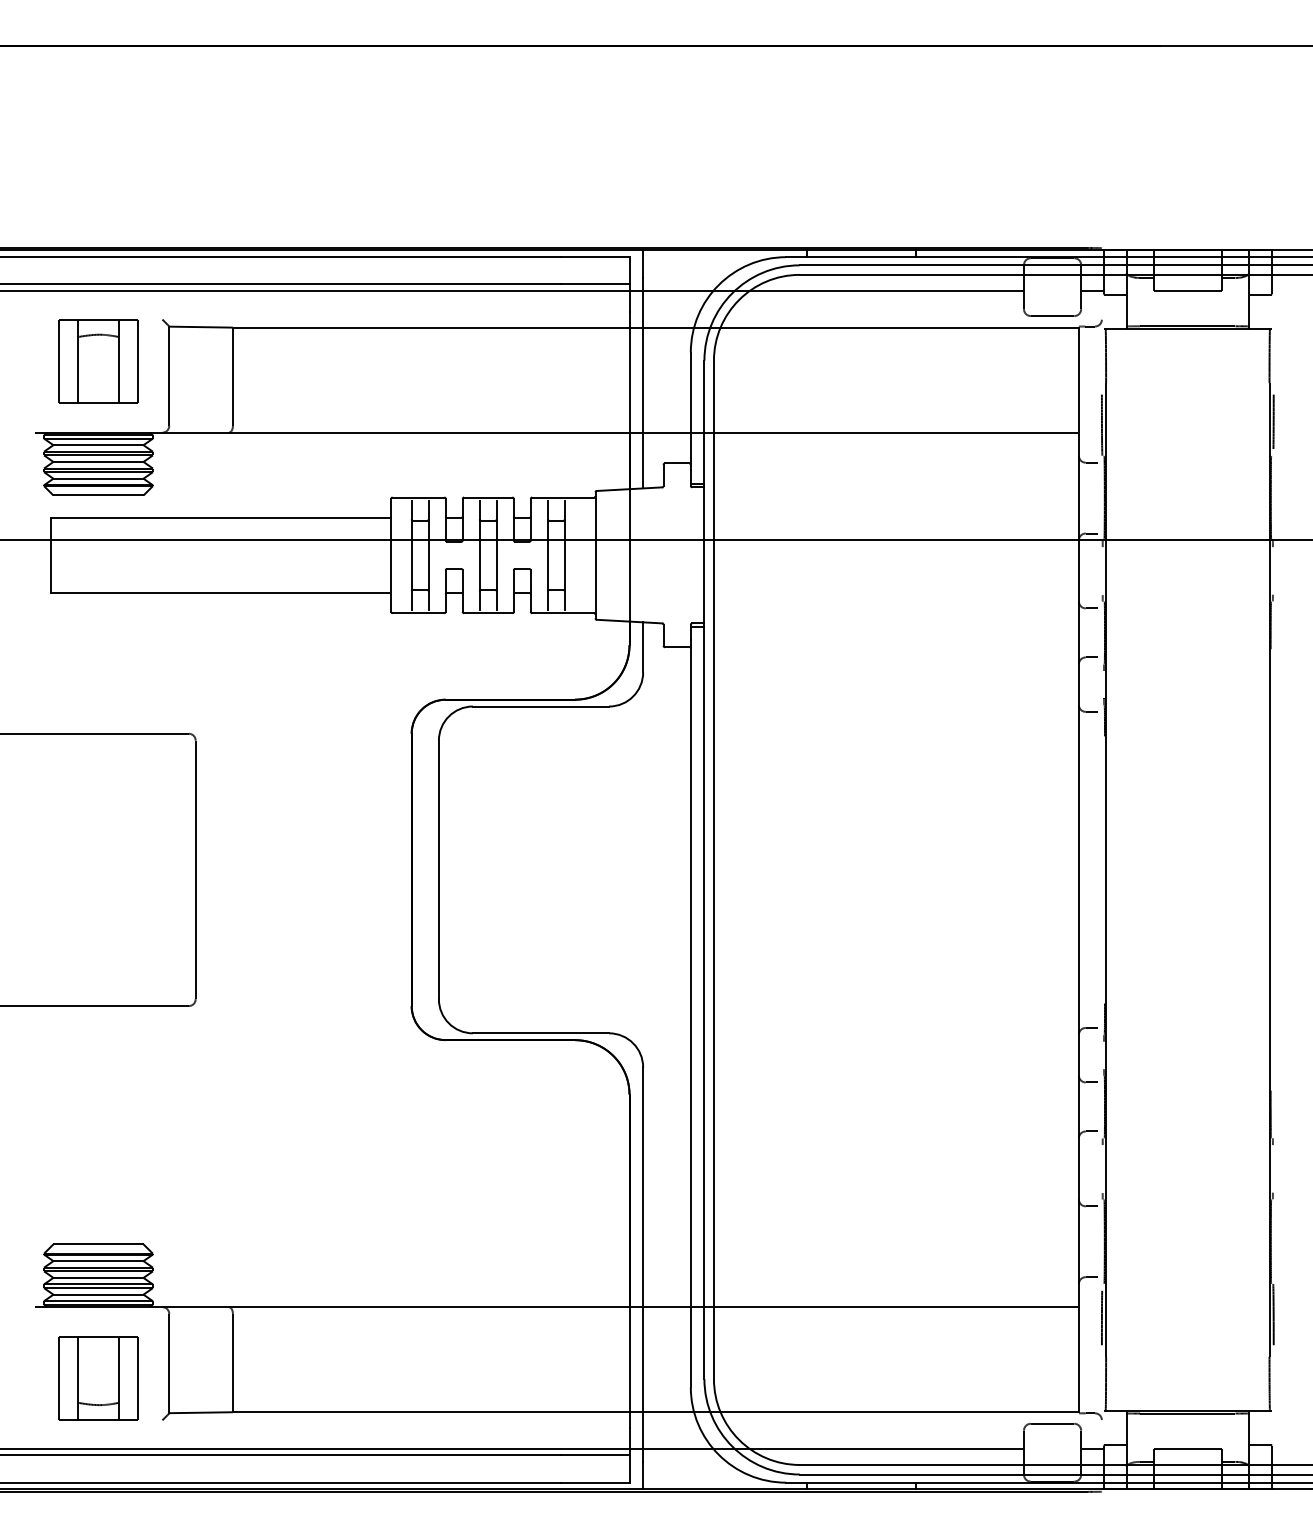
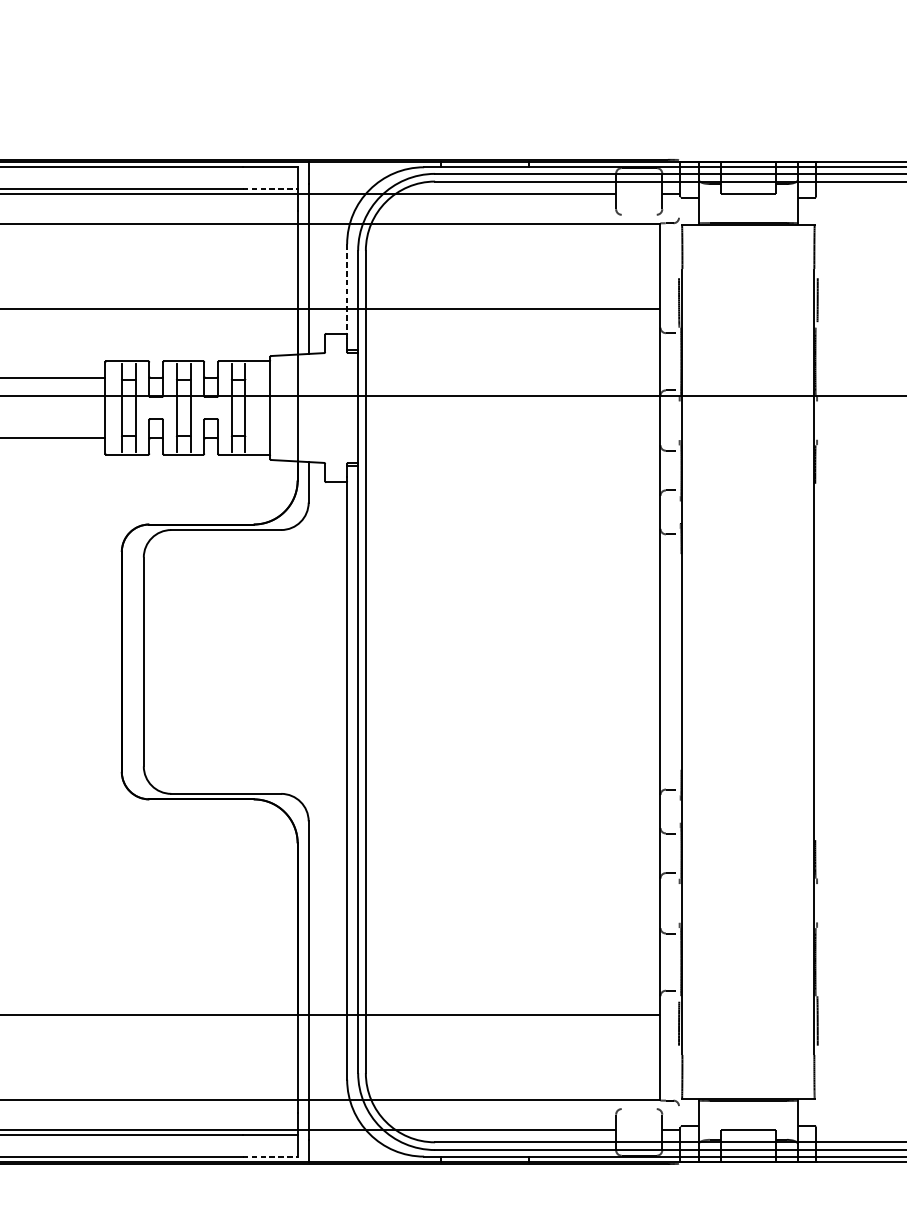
line: (595, 284) -> (270, 189), solid -> dashed
line: (1052, 316) -> (639, 215), removed
line: (690, 411) -> (346, 291), solid -> dashed
line: (1052, 1423) -> (639, 1108), removed
line: (595, 1482) -> (270, 1156), solid -> dashed

